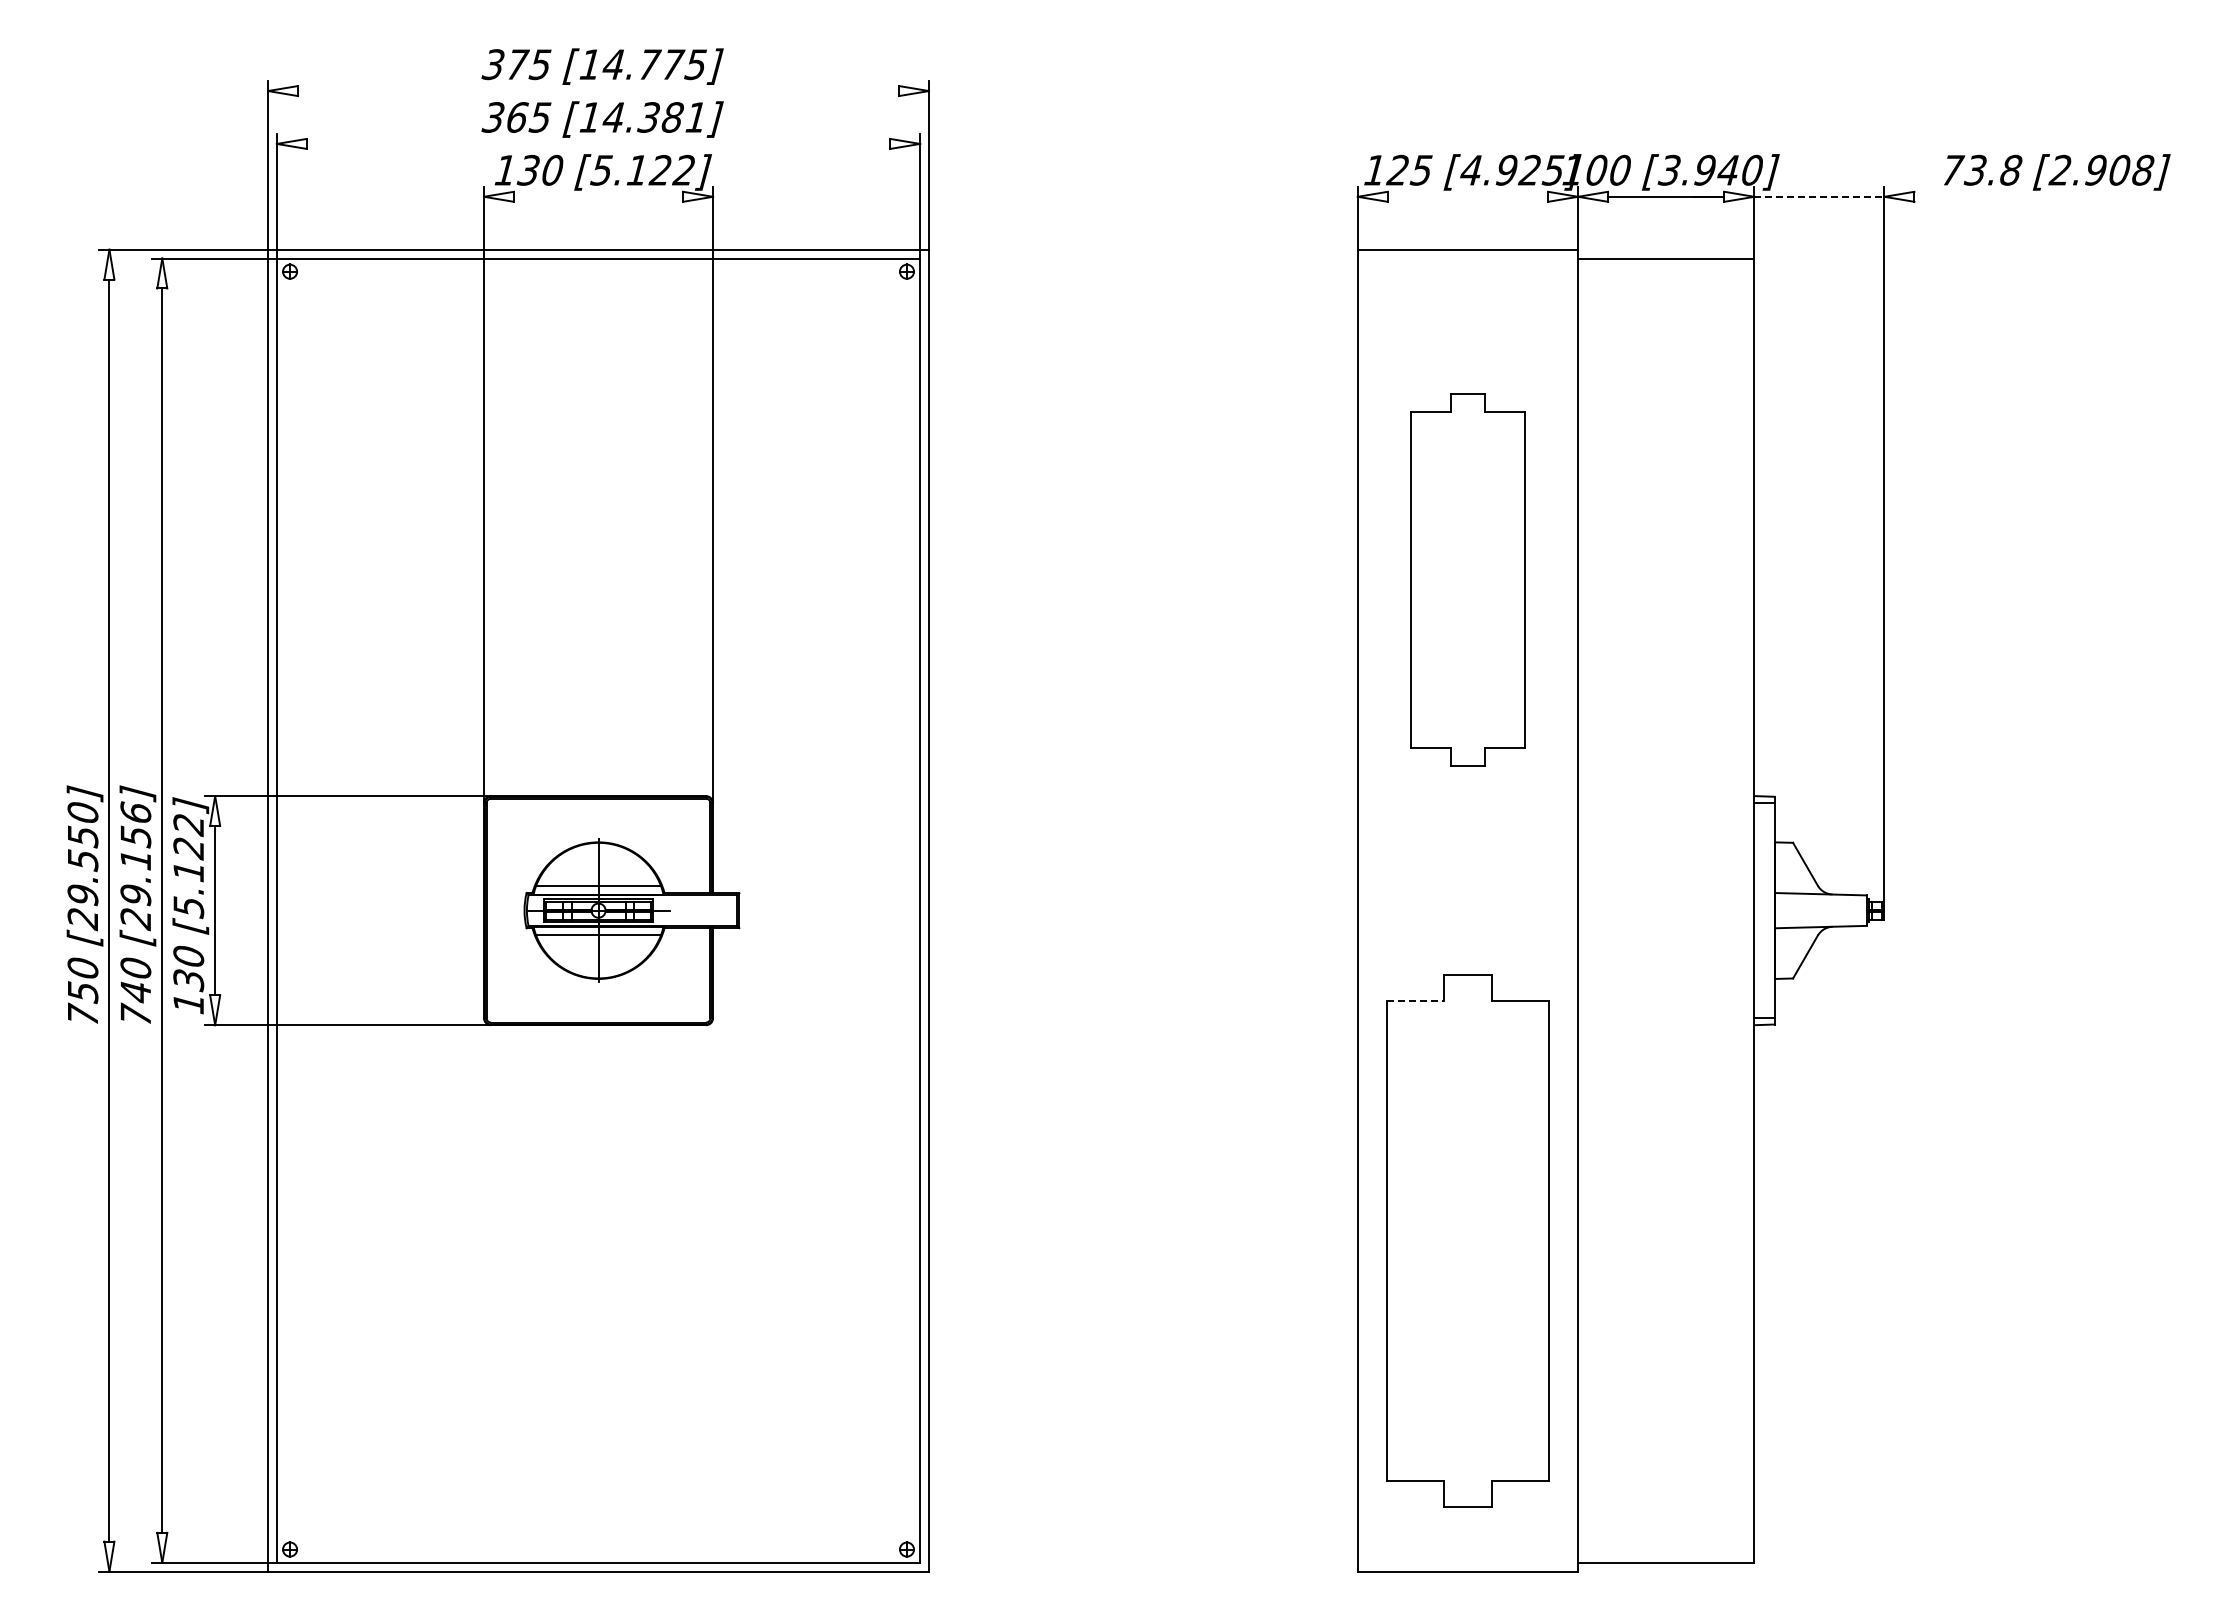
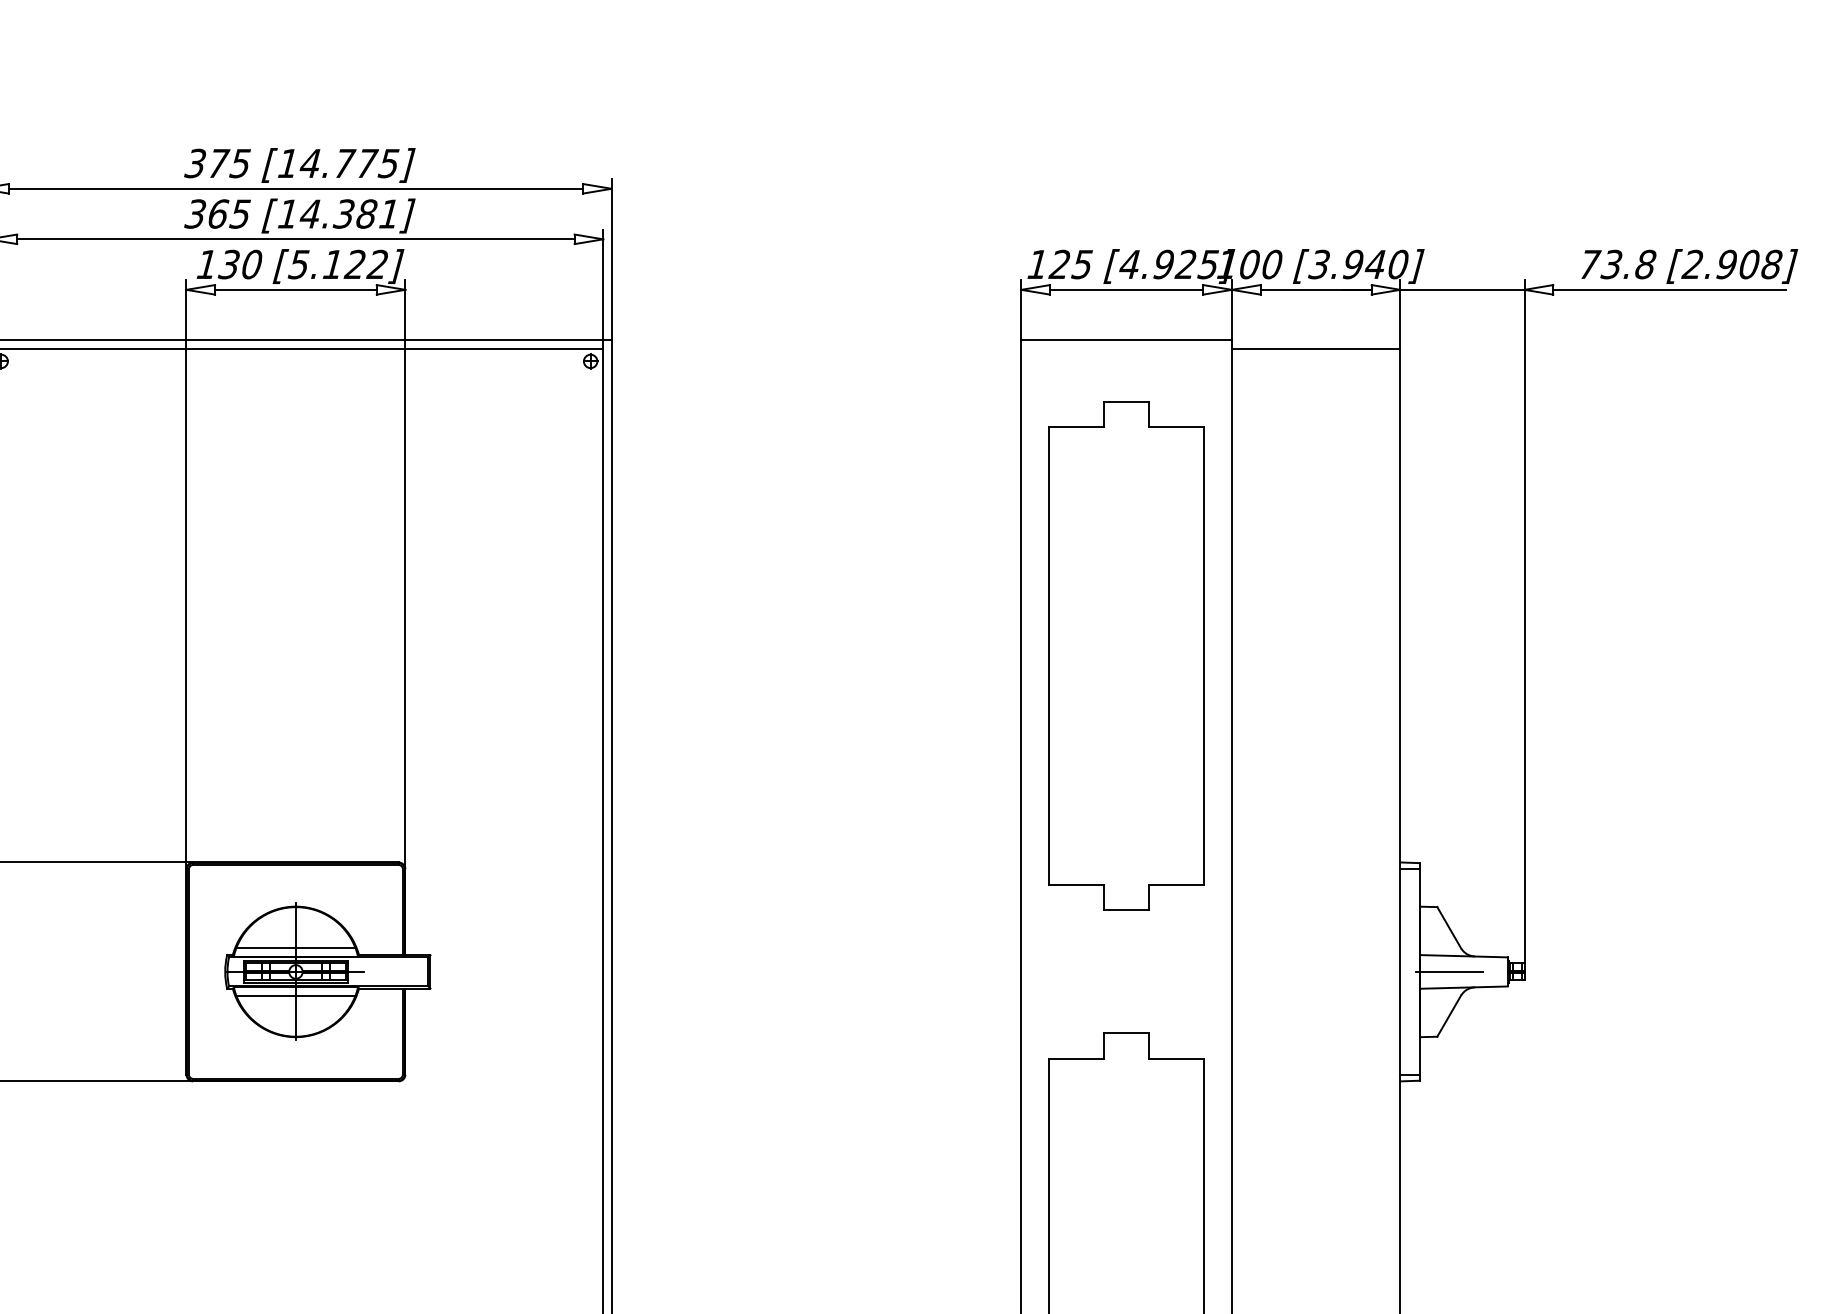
line: (598, 91) -> (295, 189), added
line: (598, 143) -> (295, 238), added
line: (598, 196) -> (295, 289), added
line: (1467, 196) -> (1126, 289), added
line: (1819, 196) -> (1462, 289), dashed -> solid
line: (2036, 196) -> (1669, 289), added
part: (1467, 579) -> (1126, 655), size x1.43
line: (1805, 910) -> (1449, 971), added
line: (1415, 1001) -> (1076, 1058), dashed -> solid

